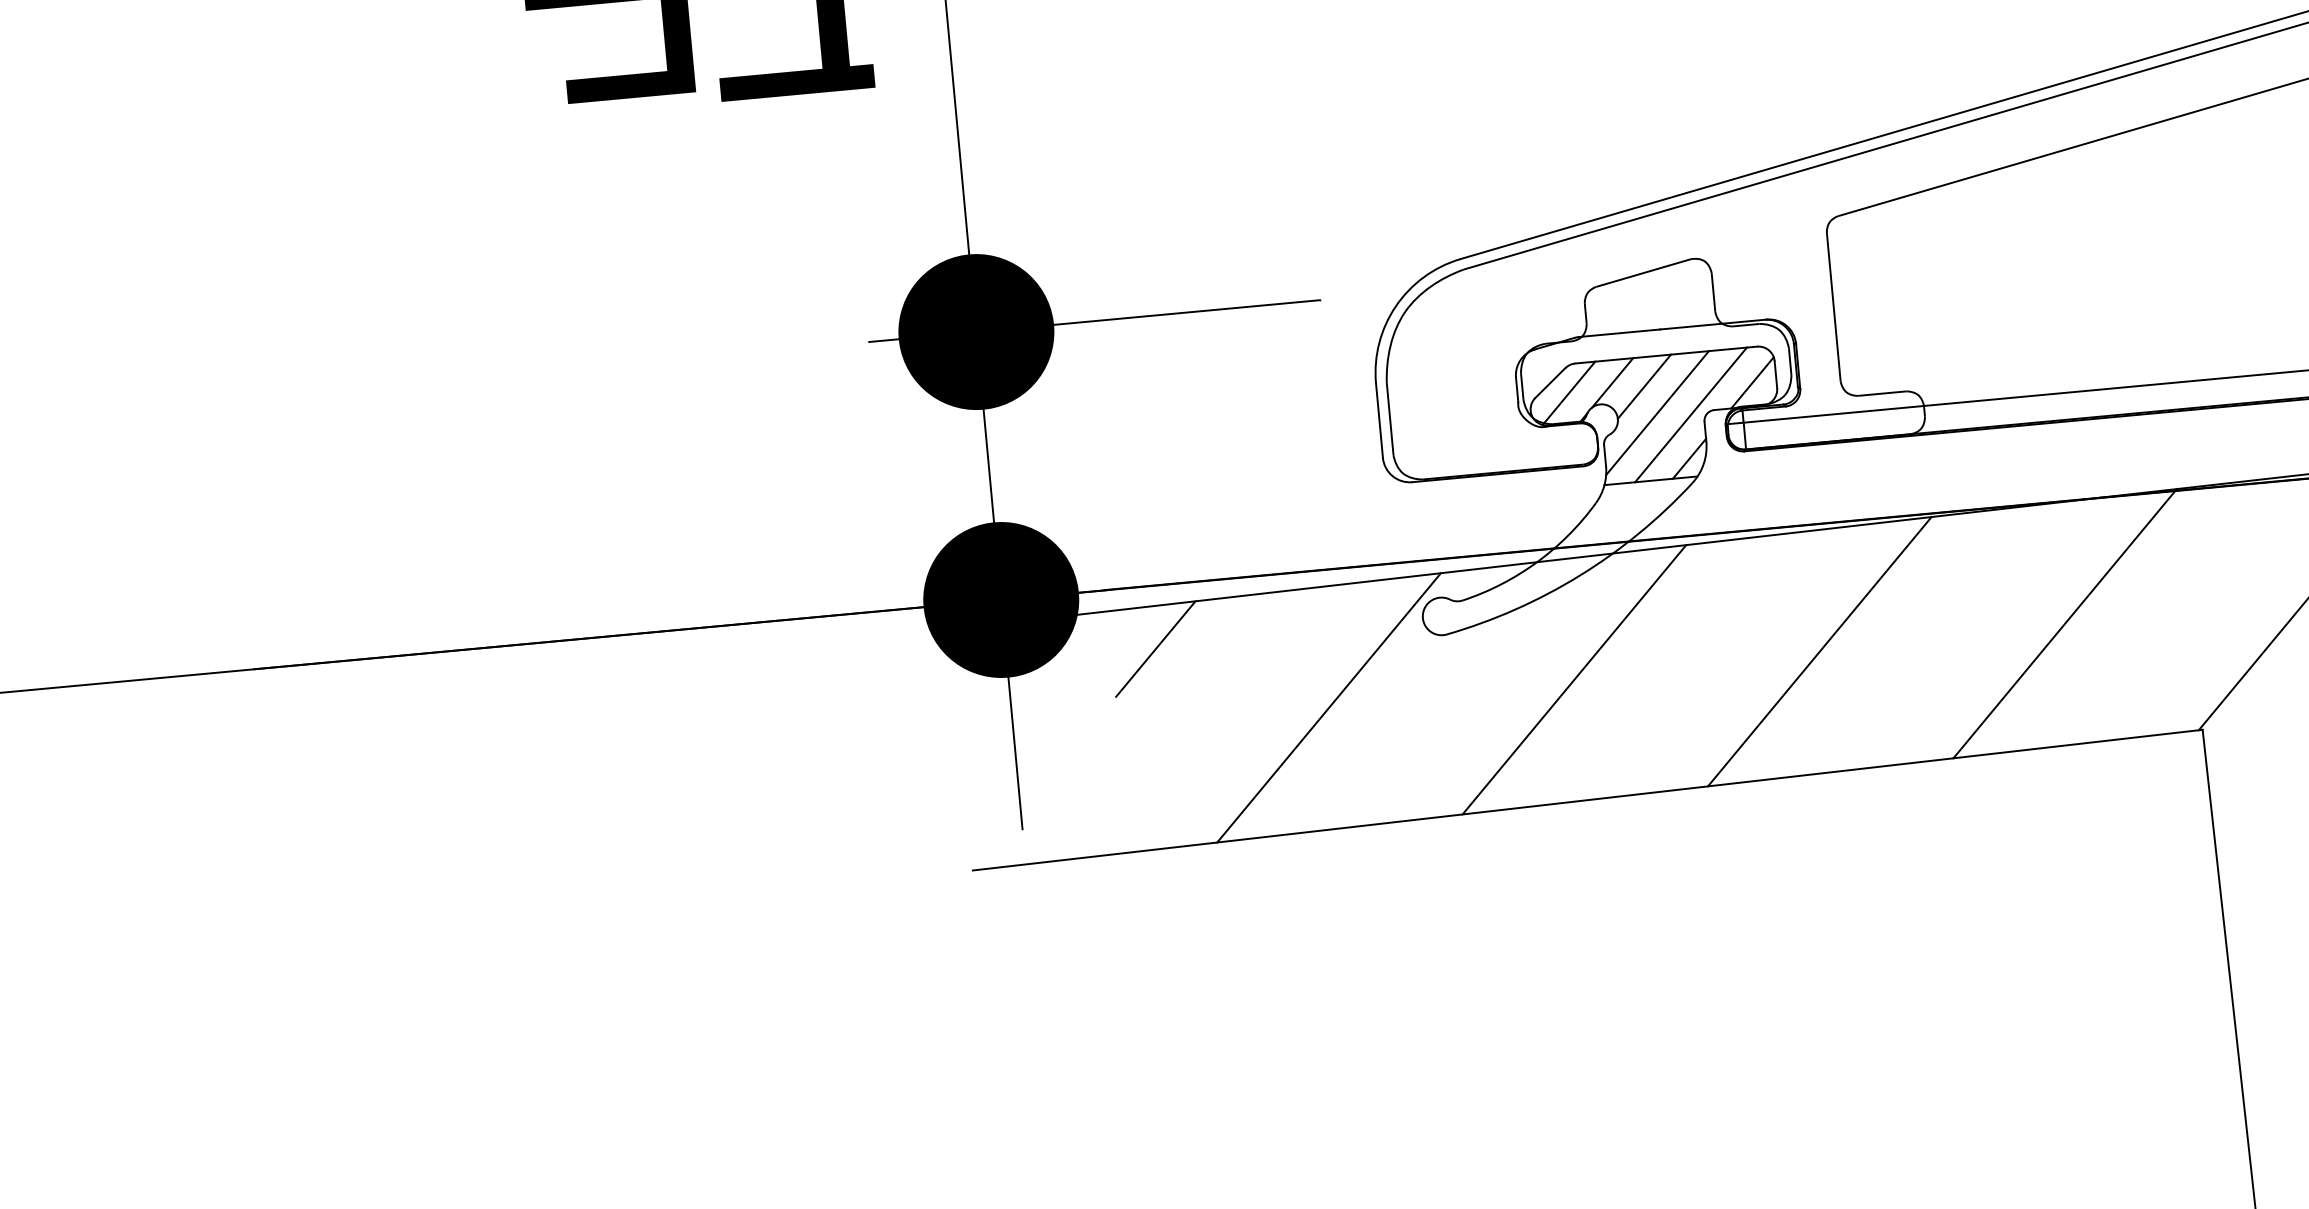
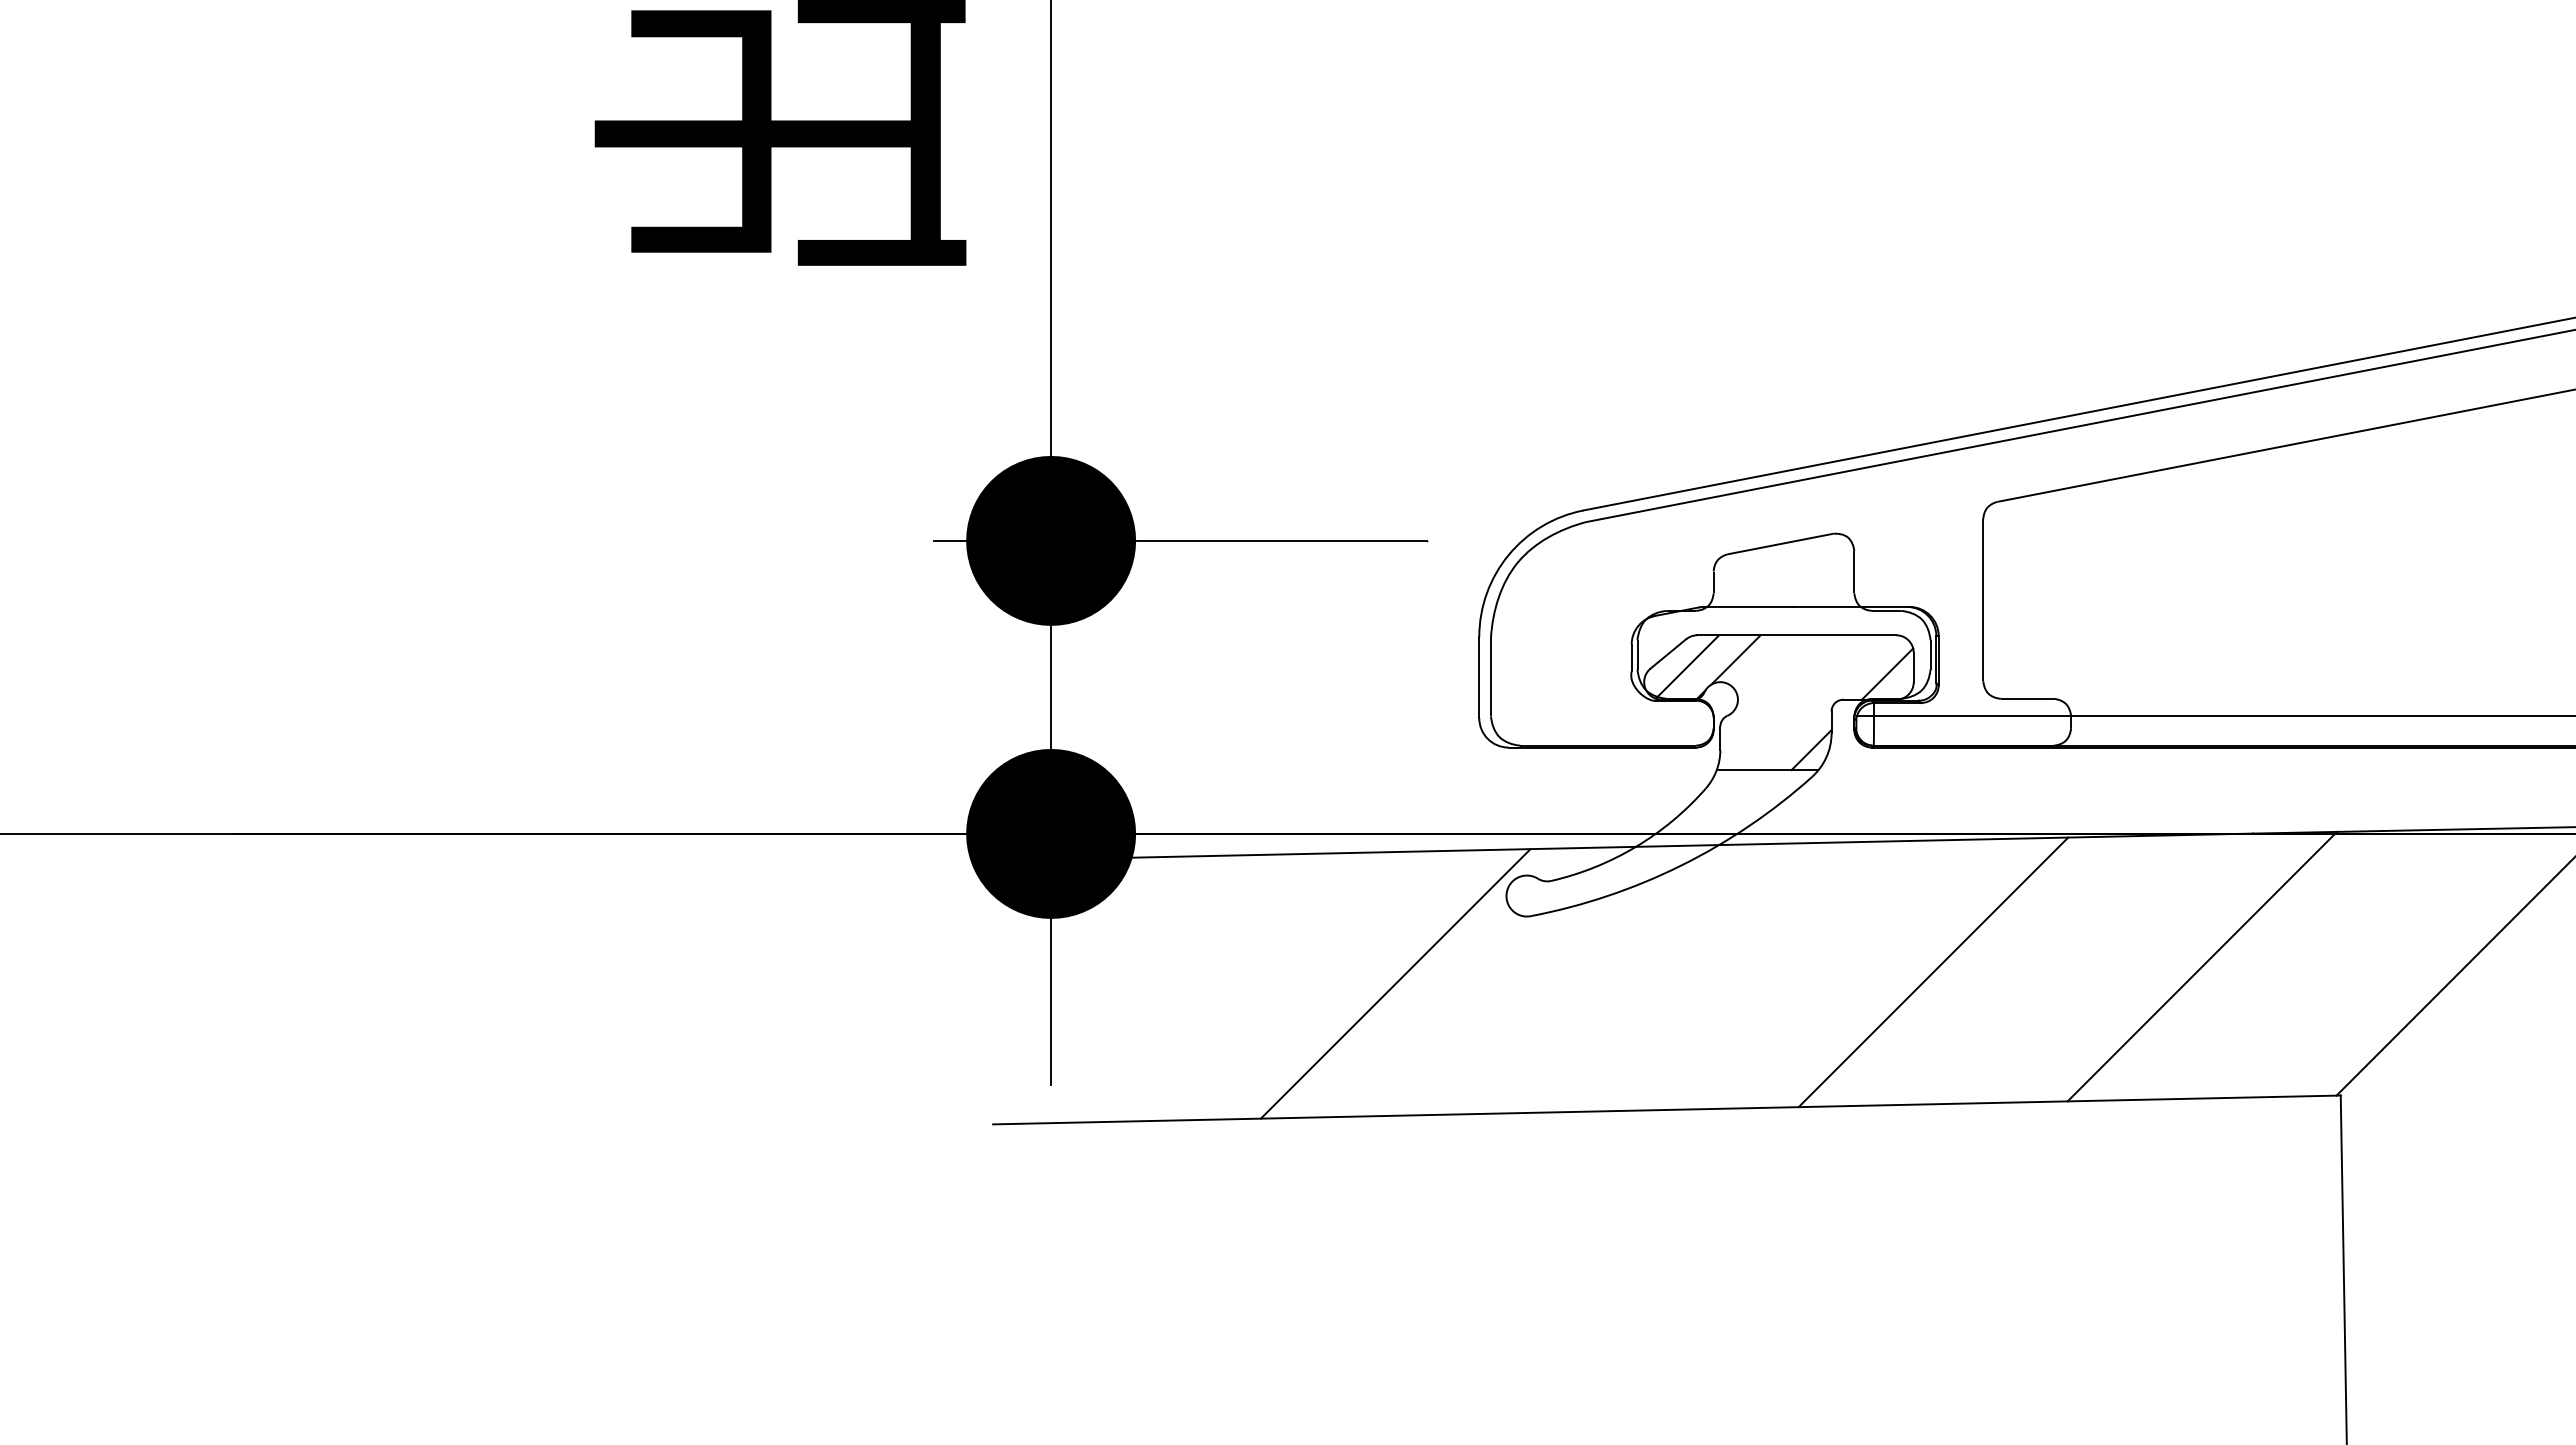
line: (1644, 386) -> (1769, 667), removed
line: (1657, 413) -> (1781, 697), removed
line: (1690, 414) -> (1817, 702), removed
line: (1155, 648) -> (1213, 902), removed
line: (1574, 679) -> (1664, 977), removed

